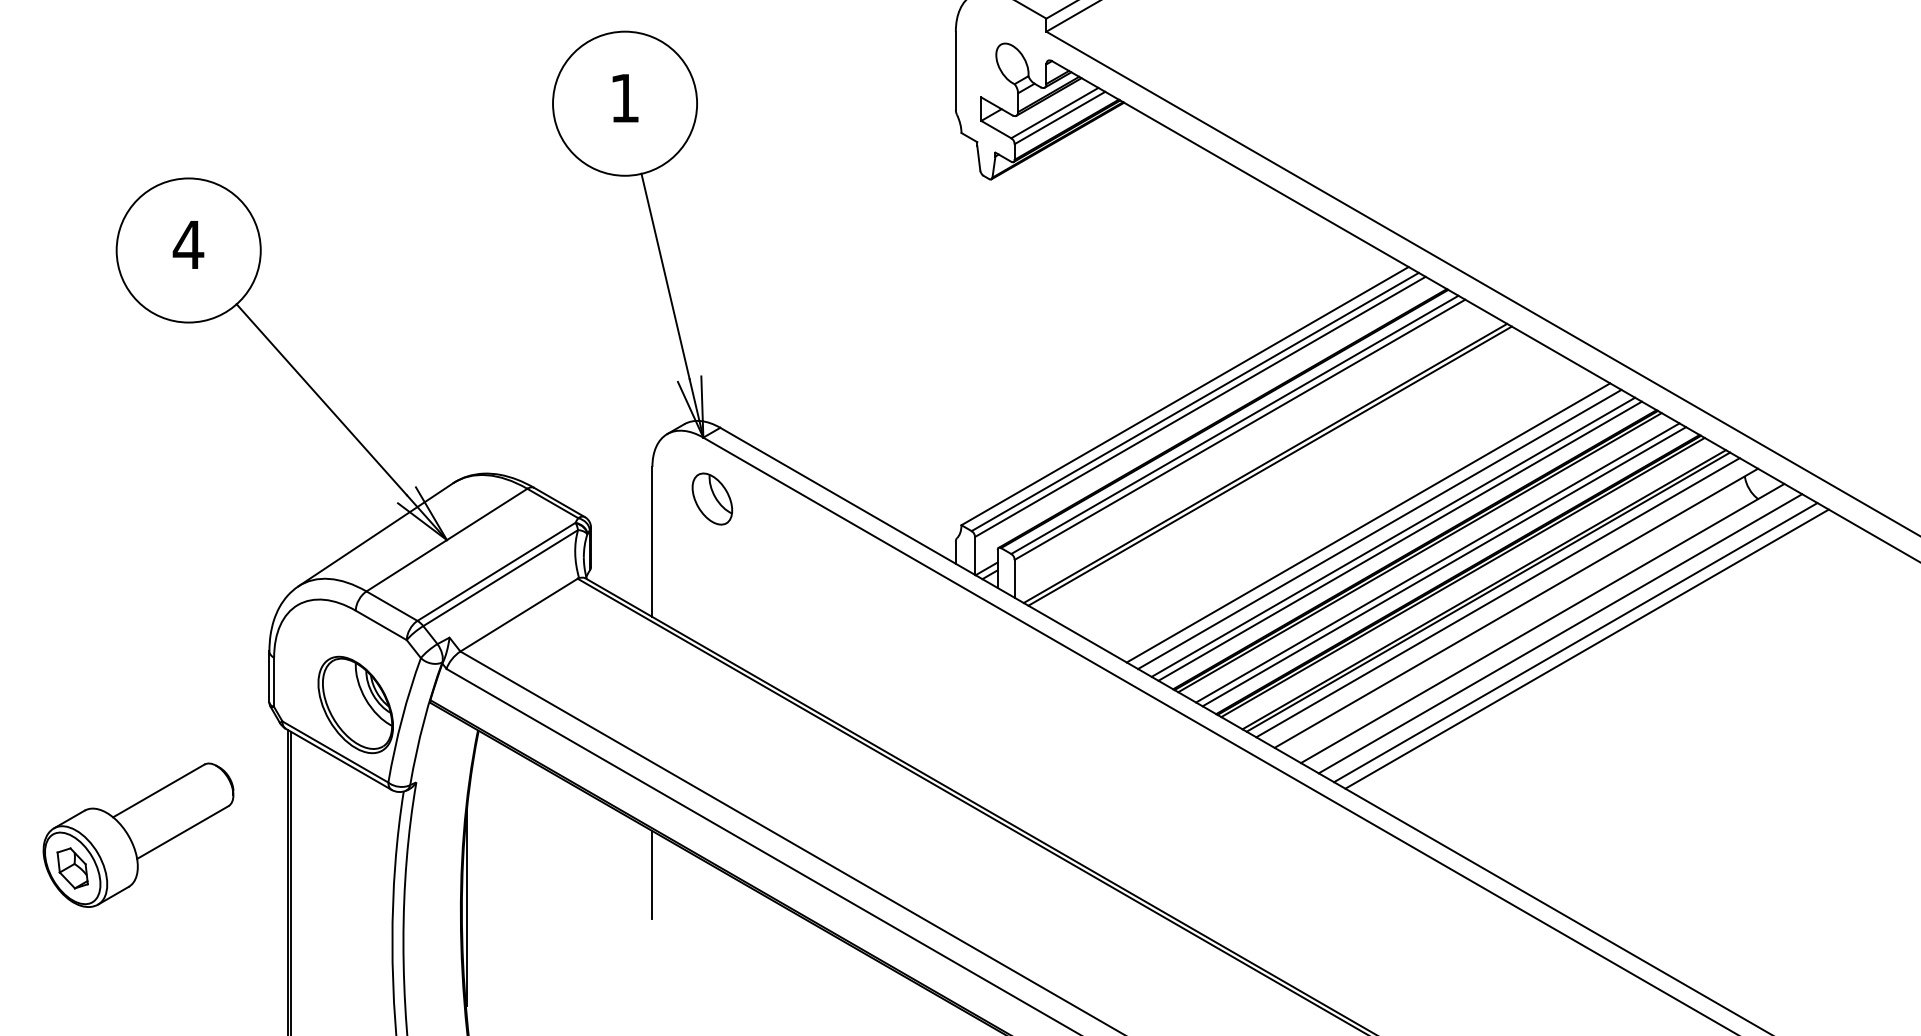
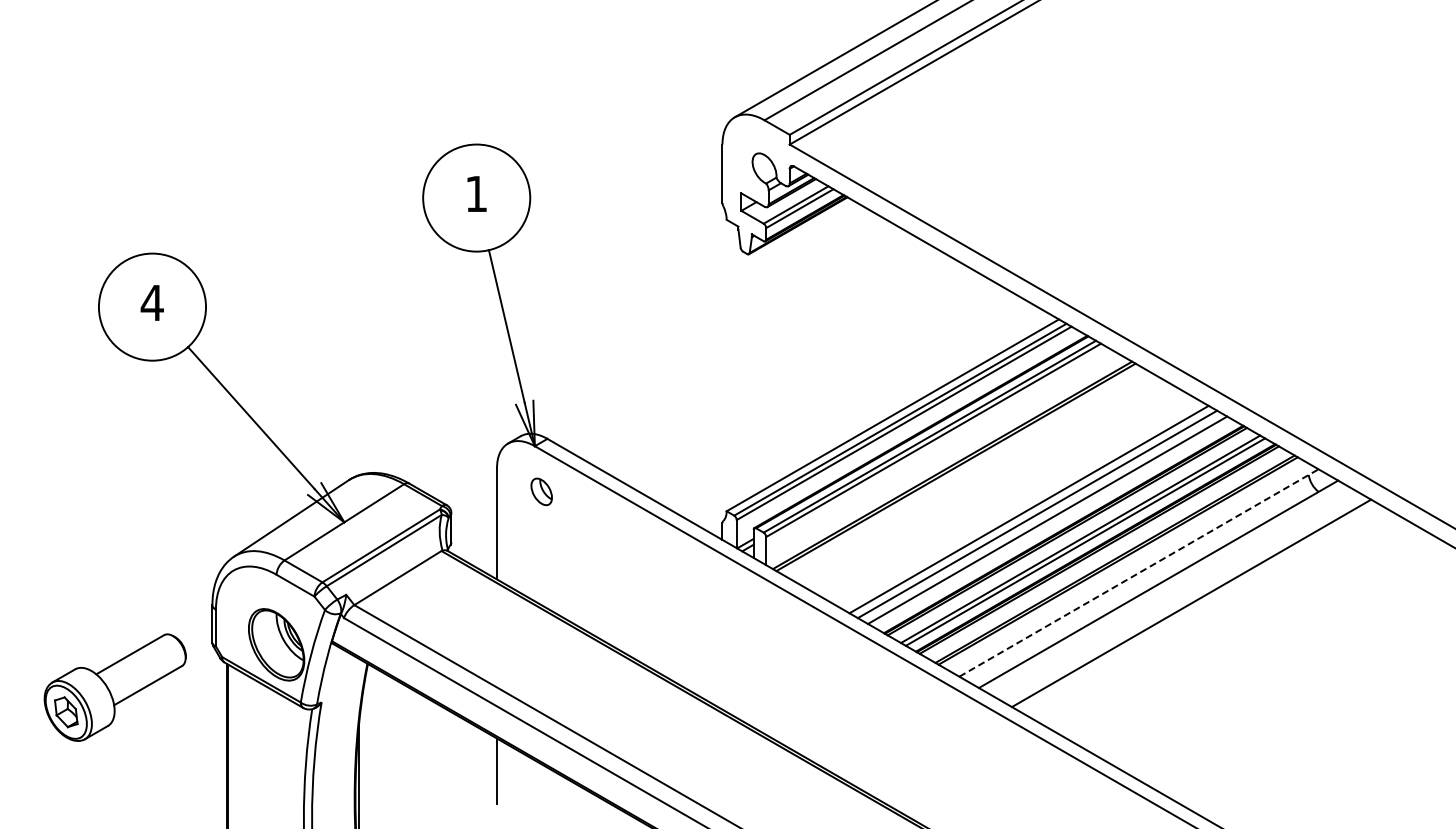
part: (712, 498) -> (541, 491), size x0.7
line: (1399, 540) -> (1052, 522), removed
line: (1496, 596) -> (1124, 564), removed
line: (1517, 607) -> (1139, 572), solid -> dashed
line: (1560, 633) -> (1171, 591), removed
line: (1574, 642) -> (1182, 598), removed
part: (137, 835) -> (114, 687), moved

